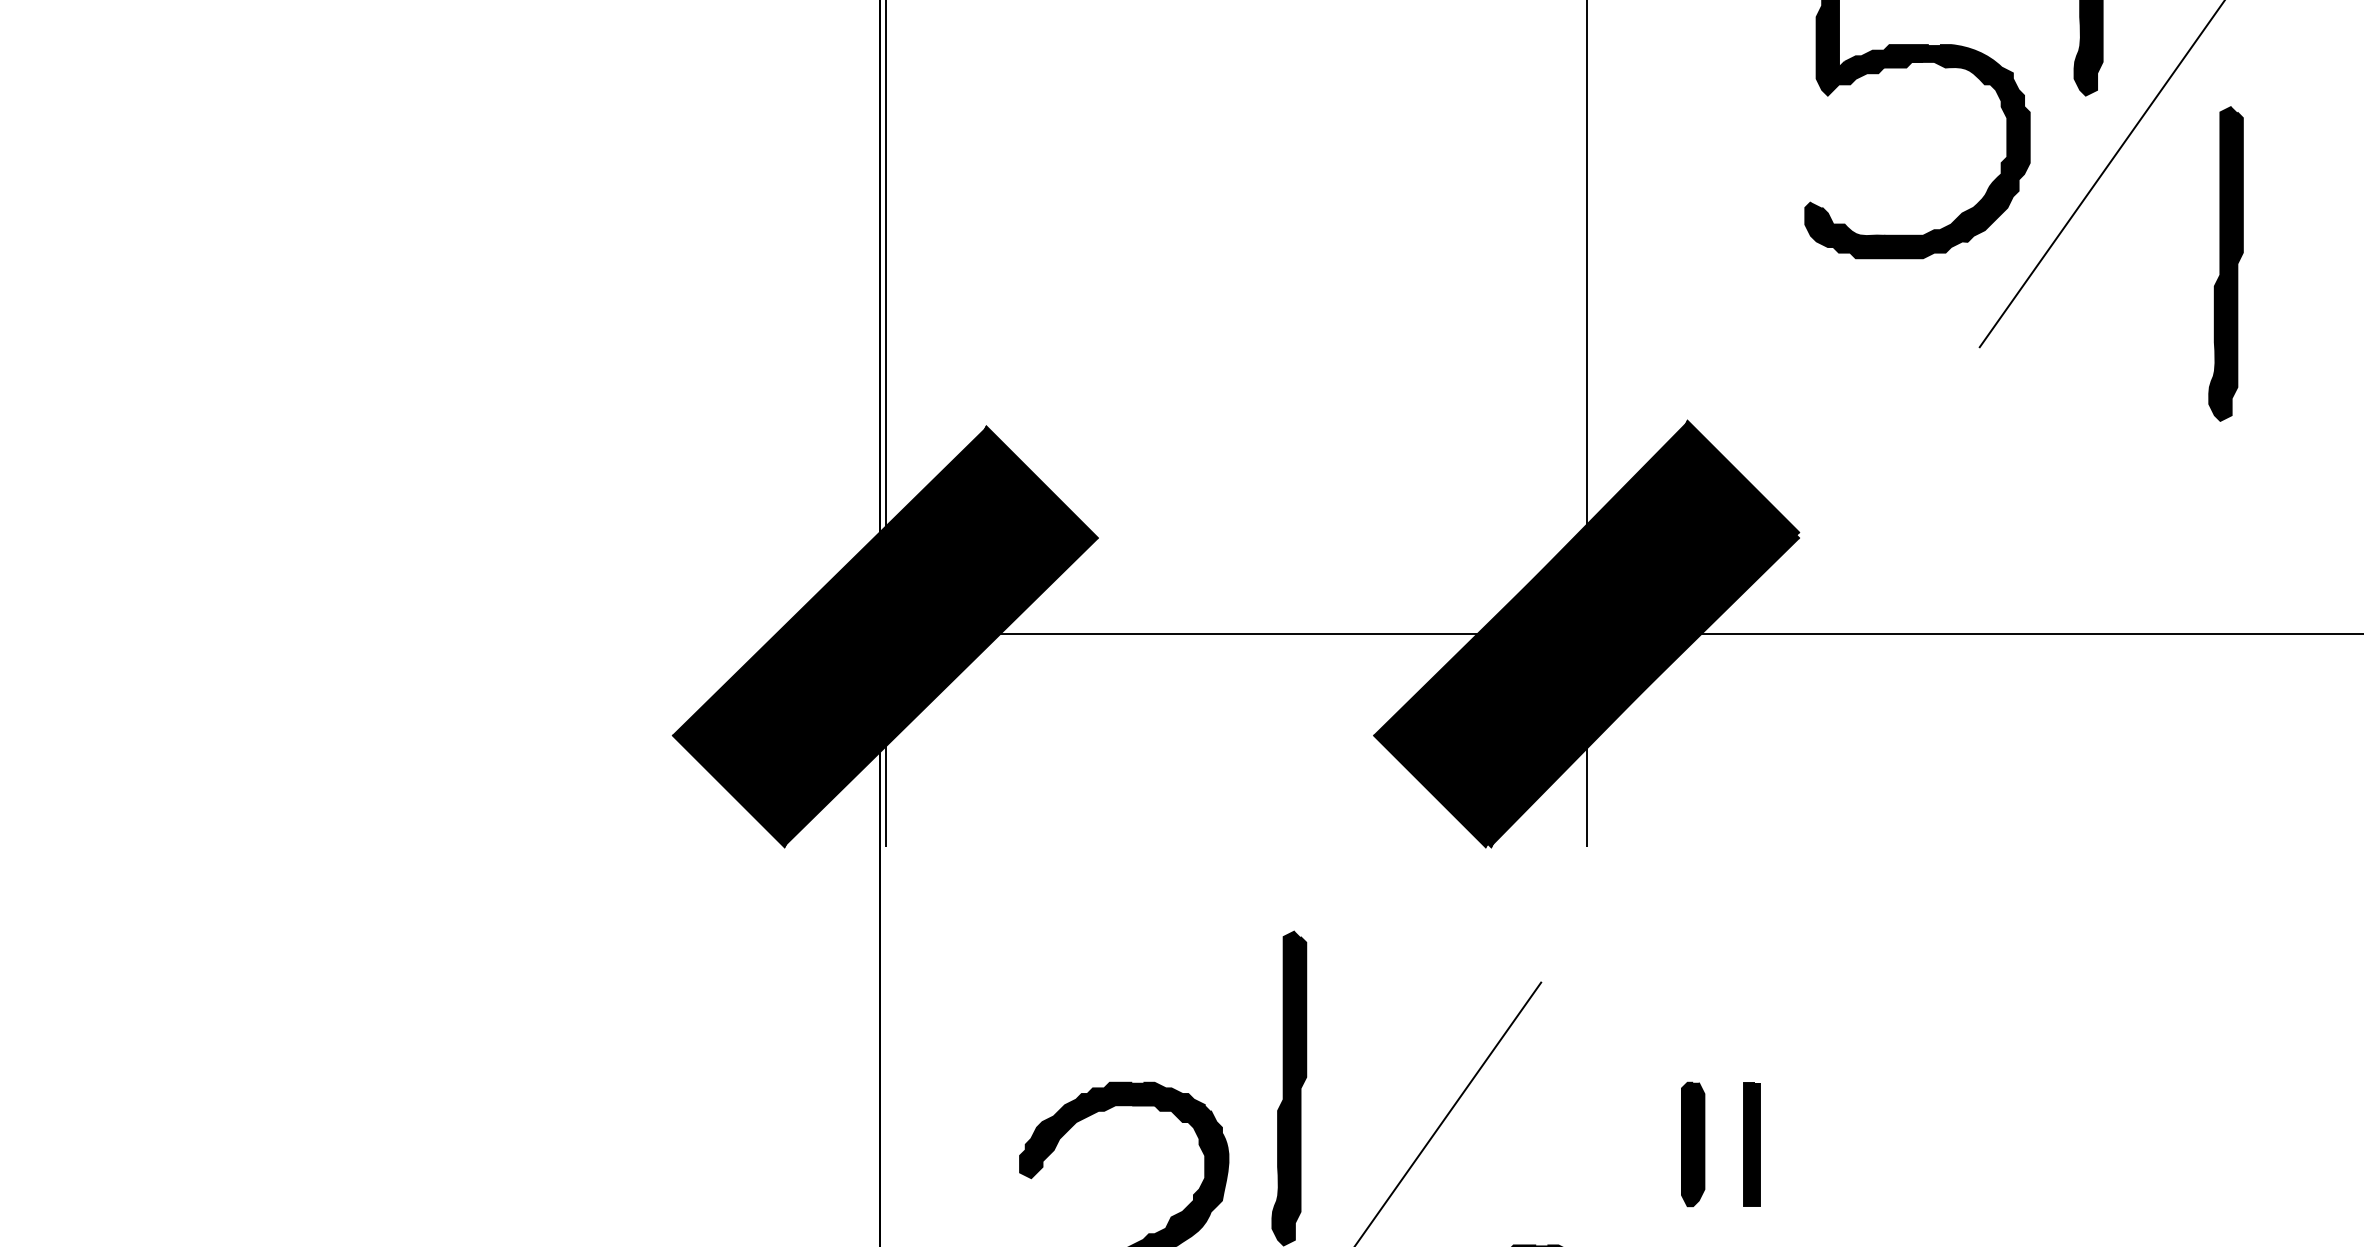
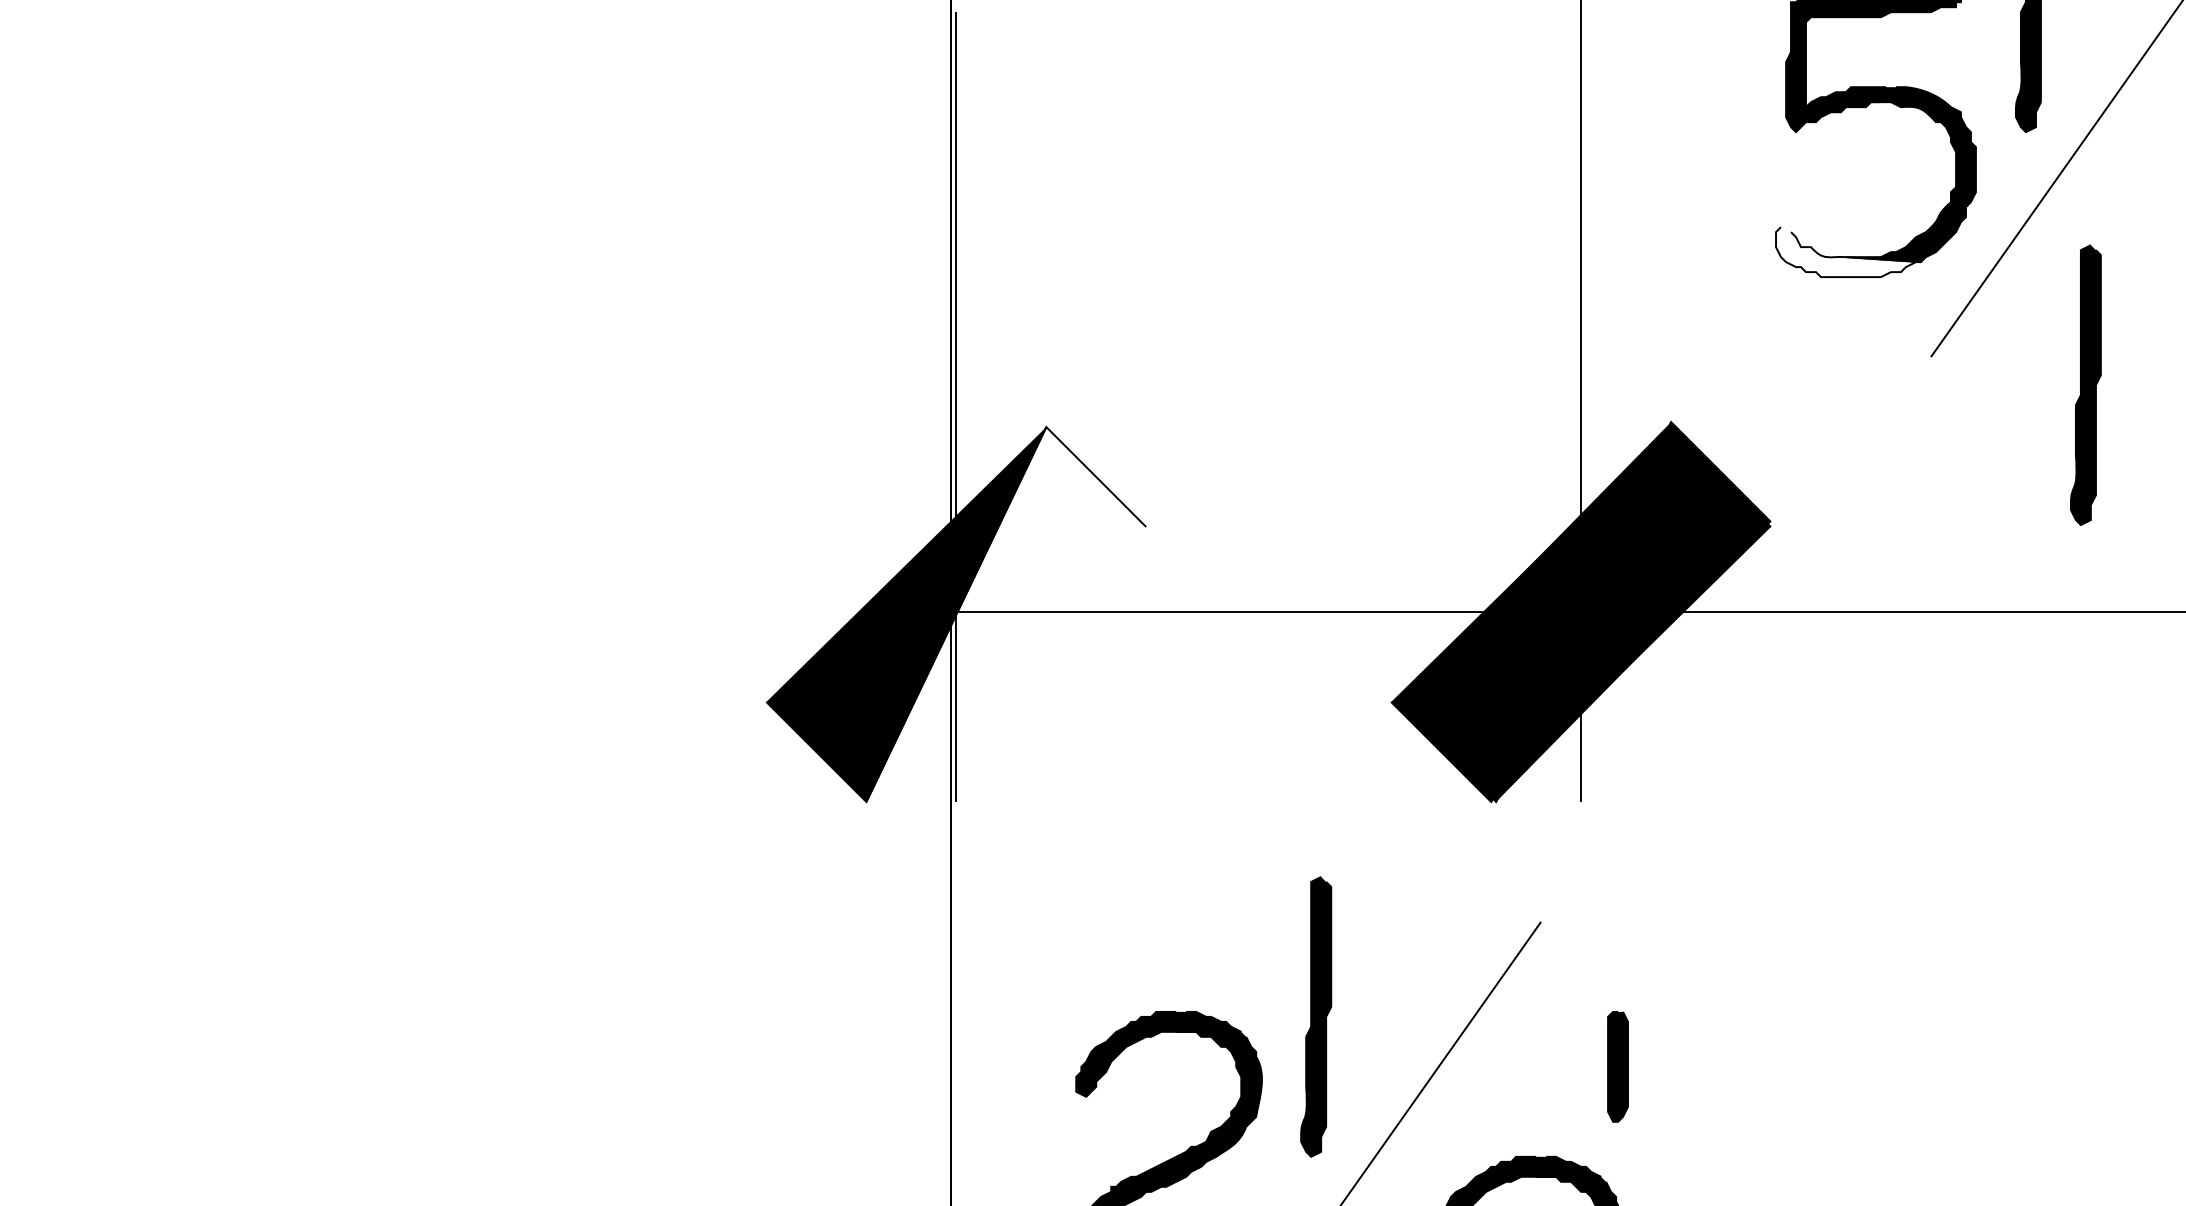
fill: (1886, 230) -> (1848, 252), removed
part: (2225, 263) -> (2085, 384), moved
fill: (941, 636) -> (1006, 614), removed
part: (1692, 1144) -> (1617, 1066), moved
part: (1752, 1144) -> (1728, 1066), removed

